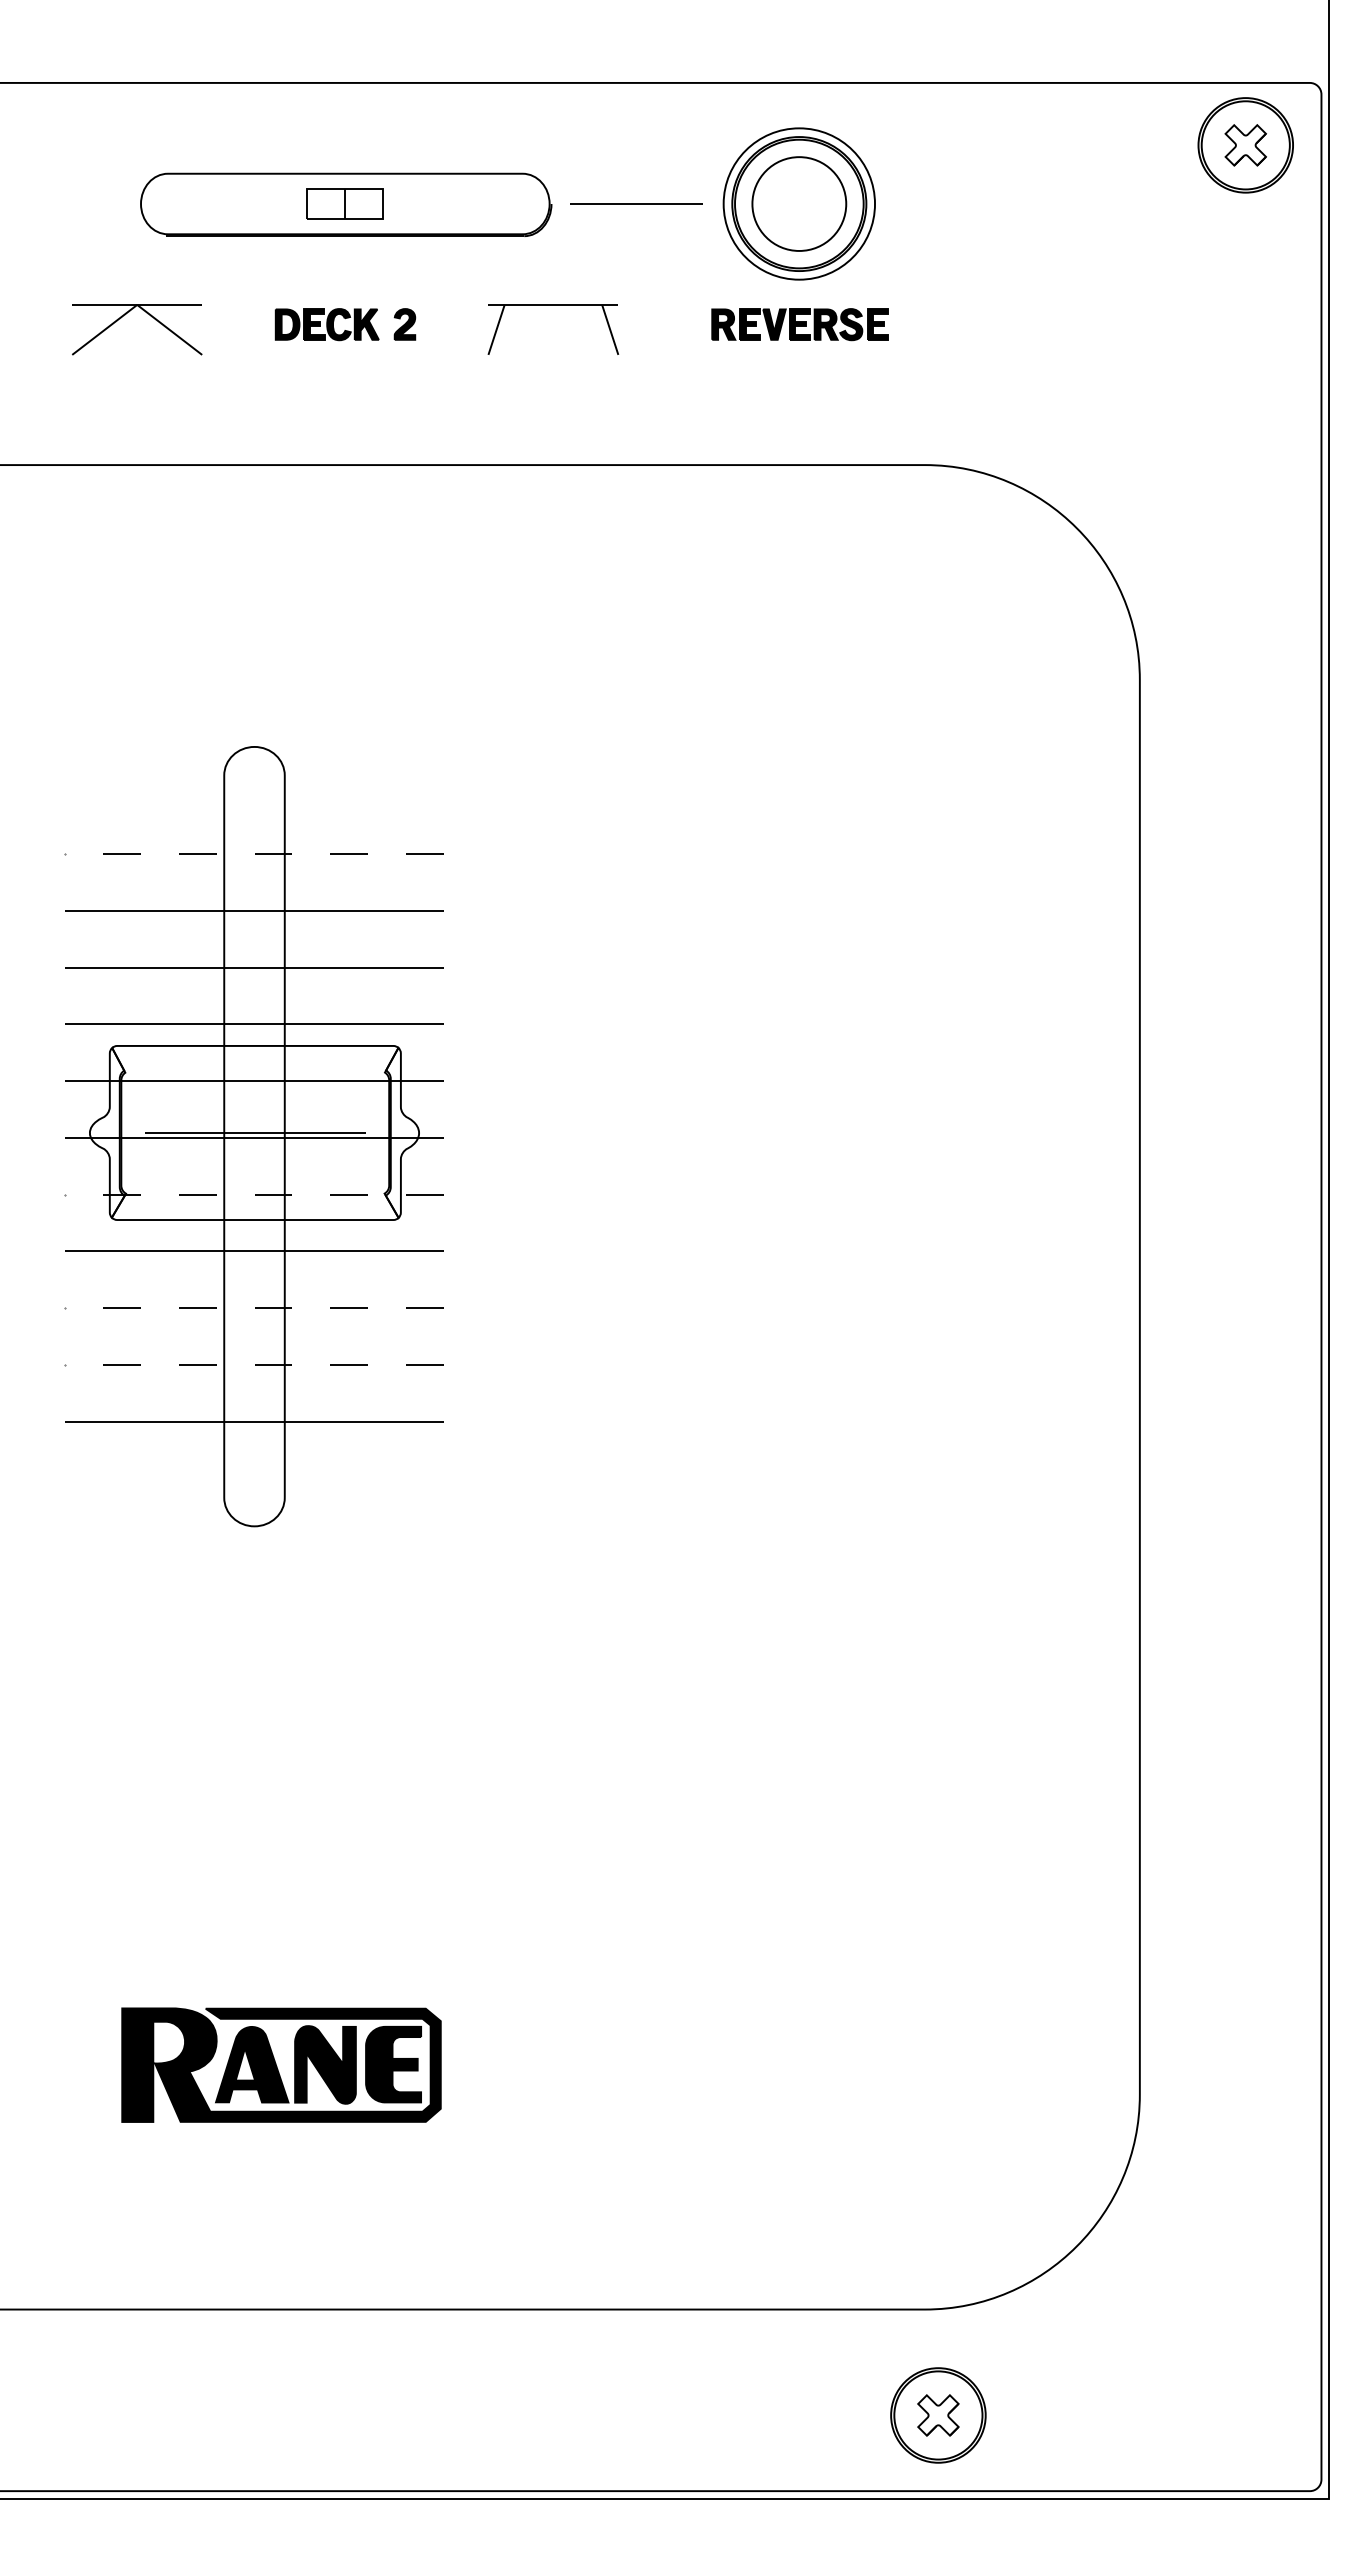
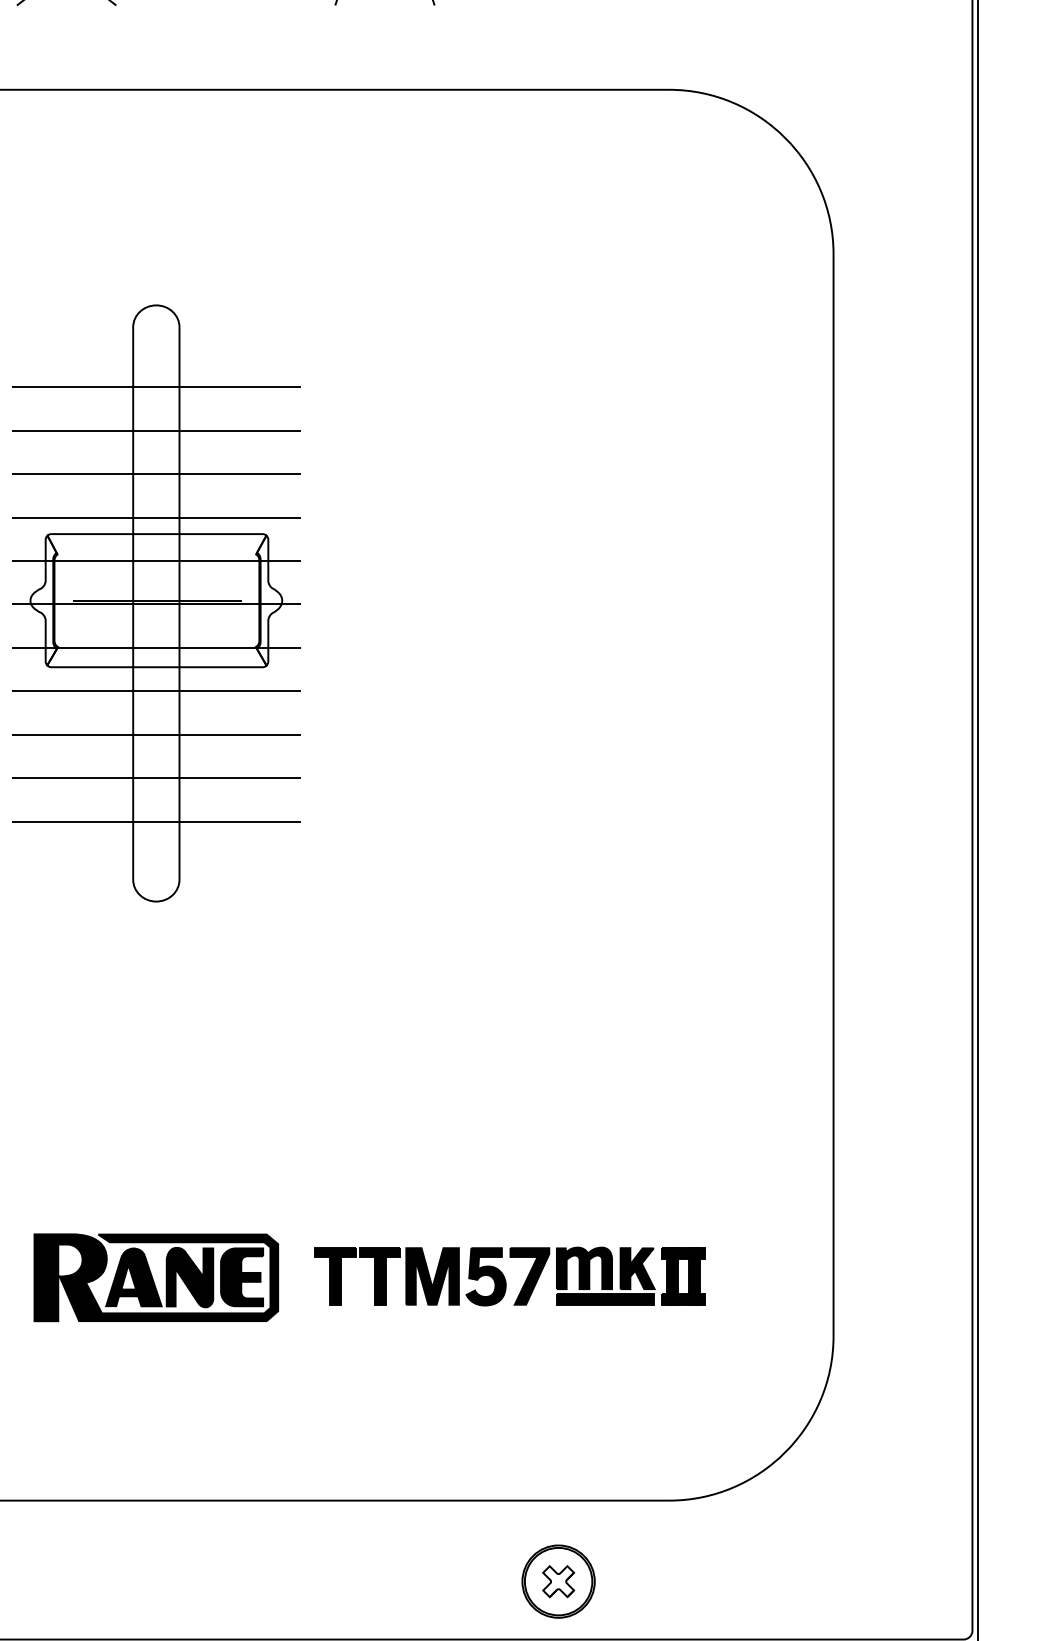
line: (254, 854) -> (156, 387), dashed -> solid
line: (254, 1194) -> (156, 647), dashed -> solid
line: (254, 1308) -> (156, 734), dashed -> solid
line: (254, 1364) -> (156, 777), dashed -> solid
part: (710, 2018) -> (505, 1278), added
part: (281, 2064) -> (156, 1277), moved
part: (938, 2415) -> (558, 1581), moved

